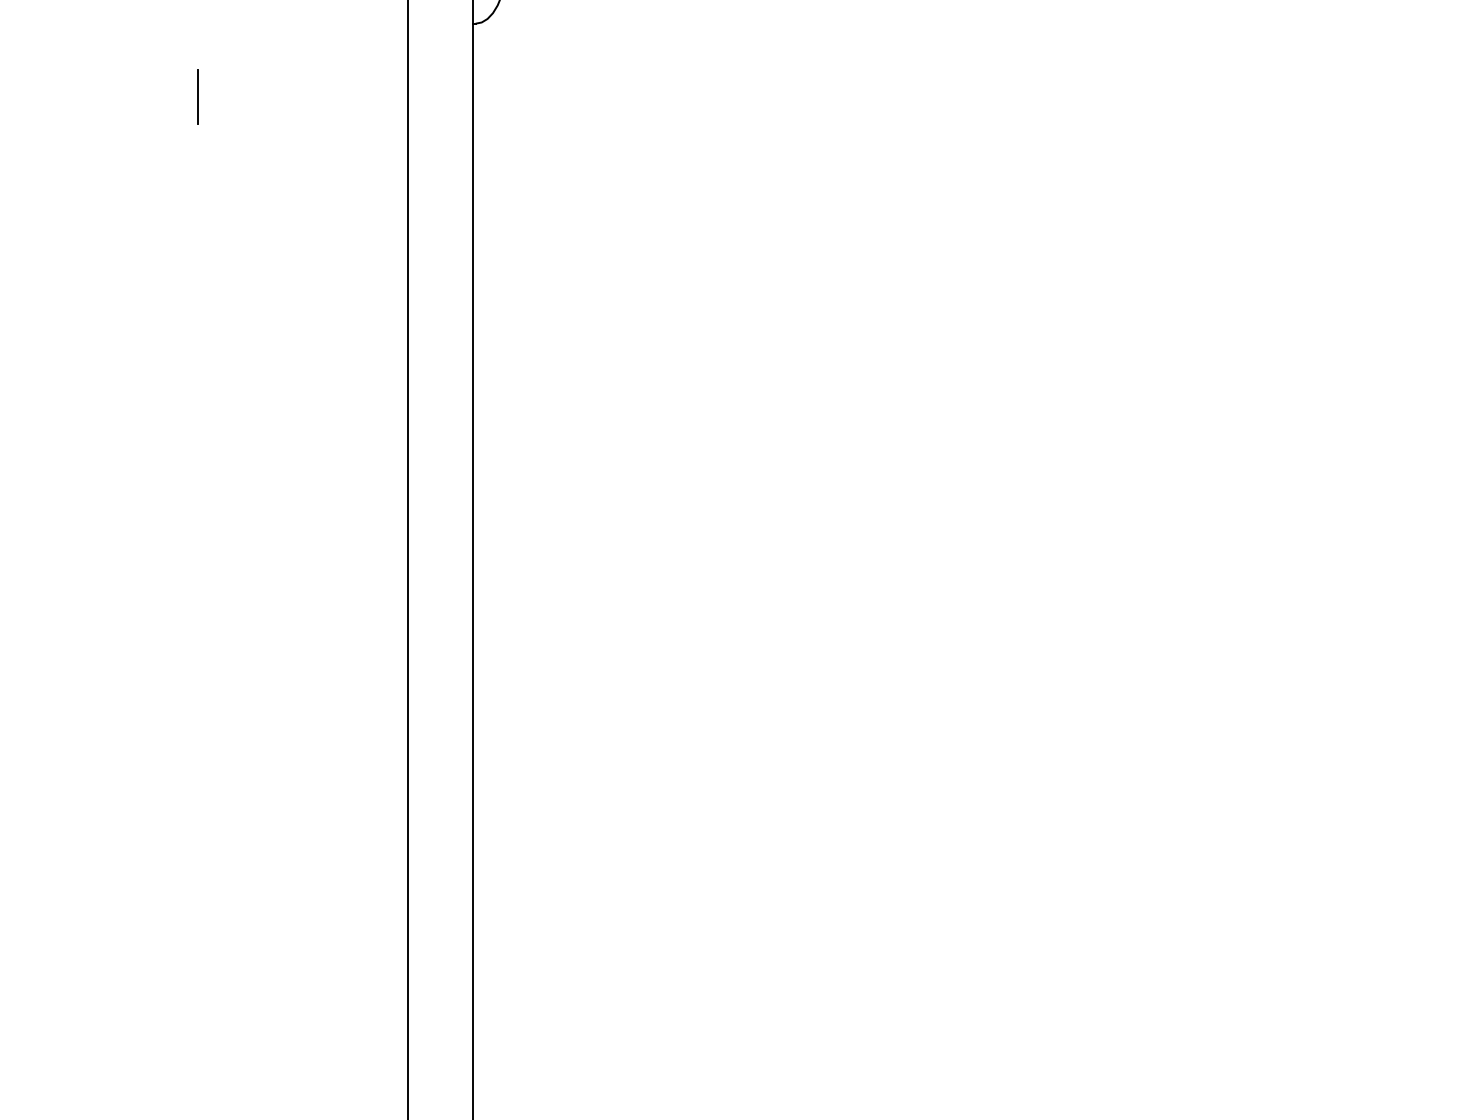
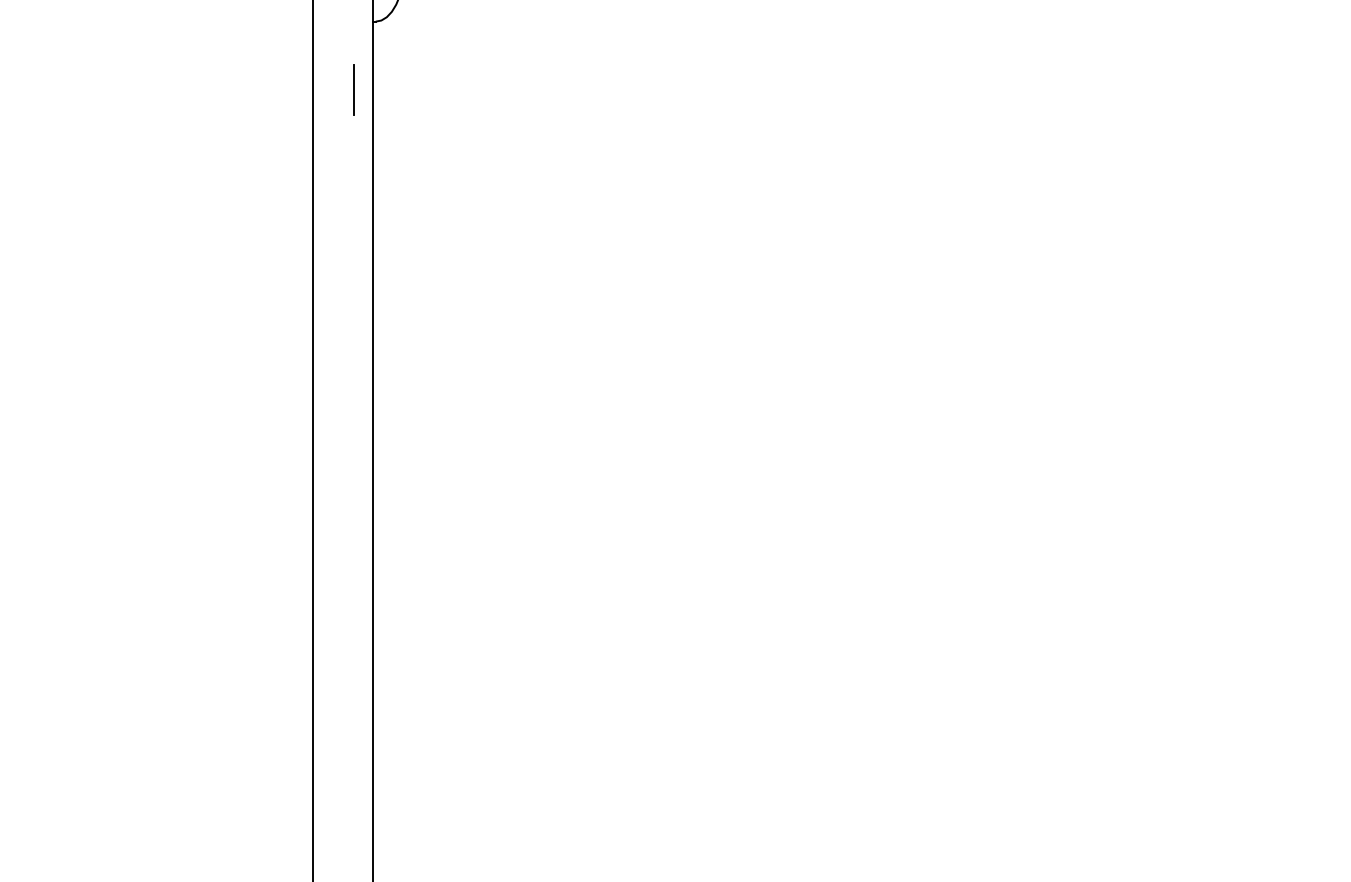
line: (197, 96) -> (354, 89), moved

